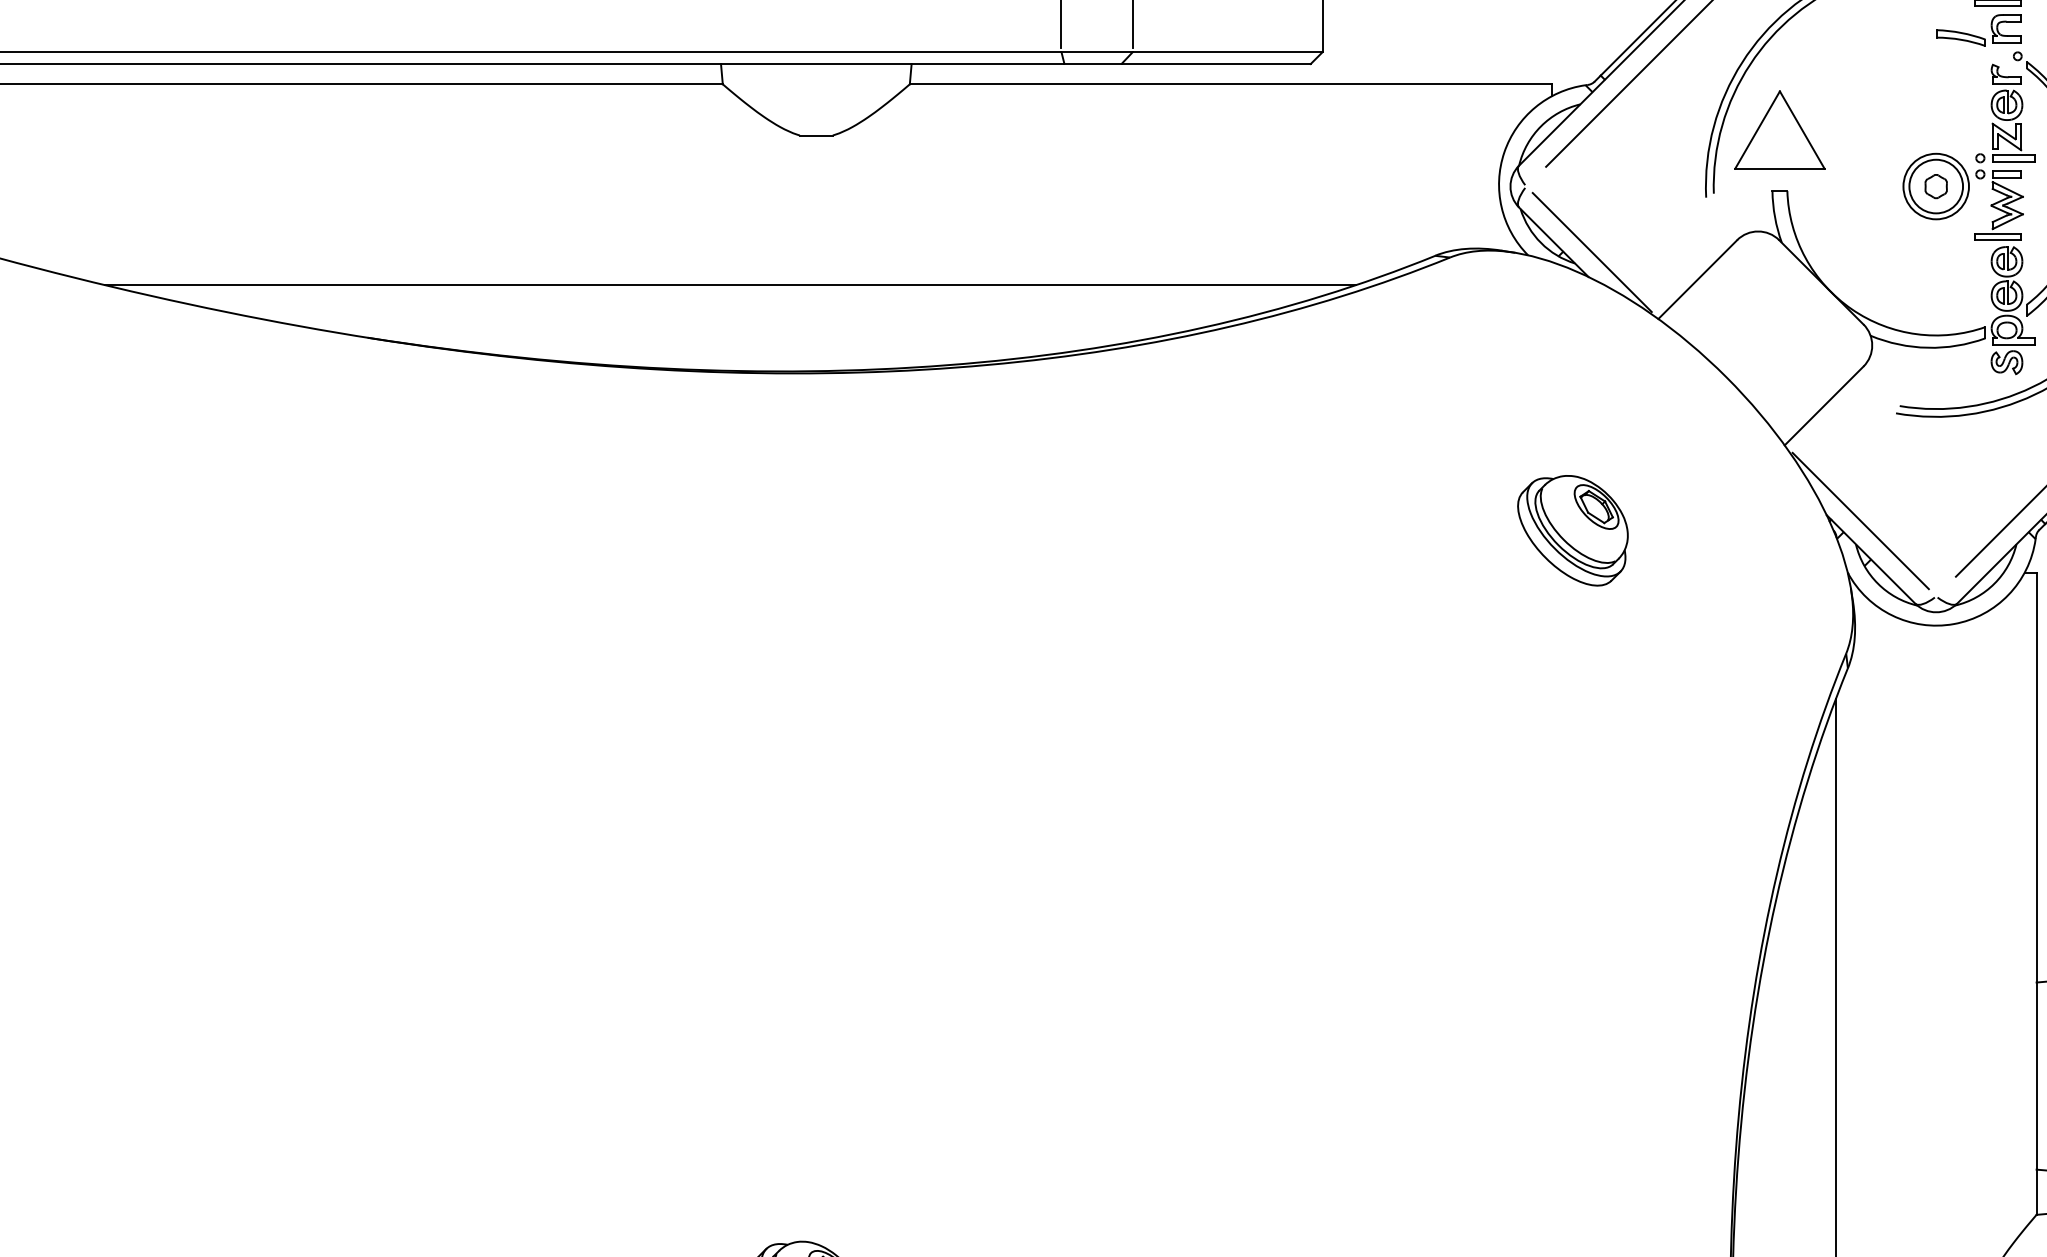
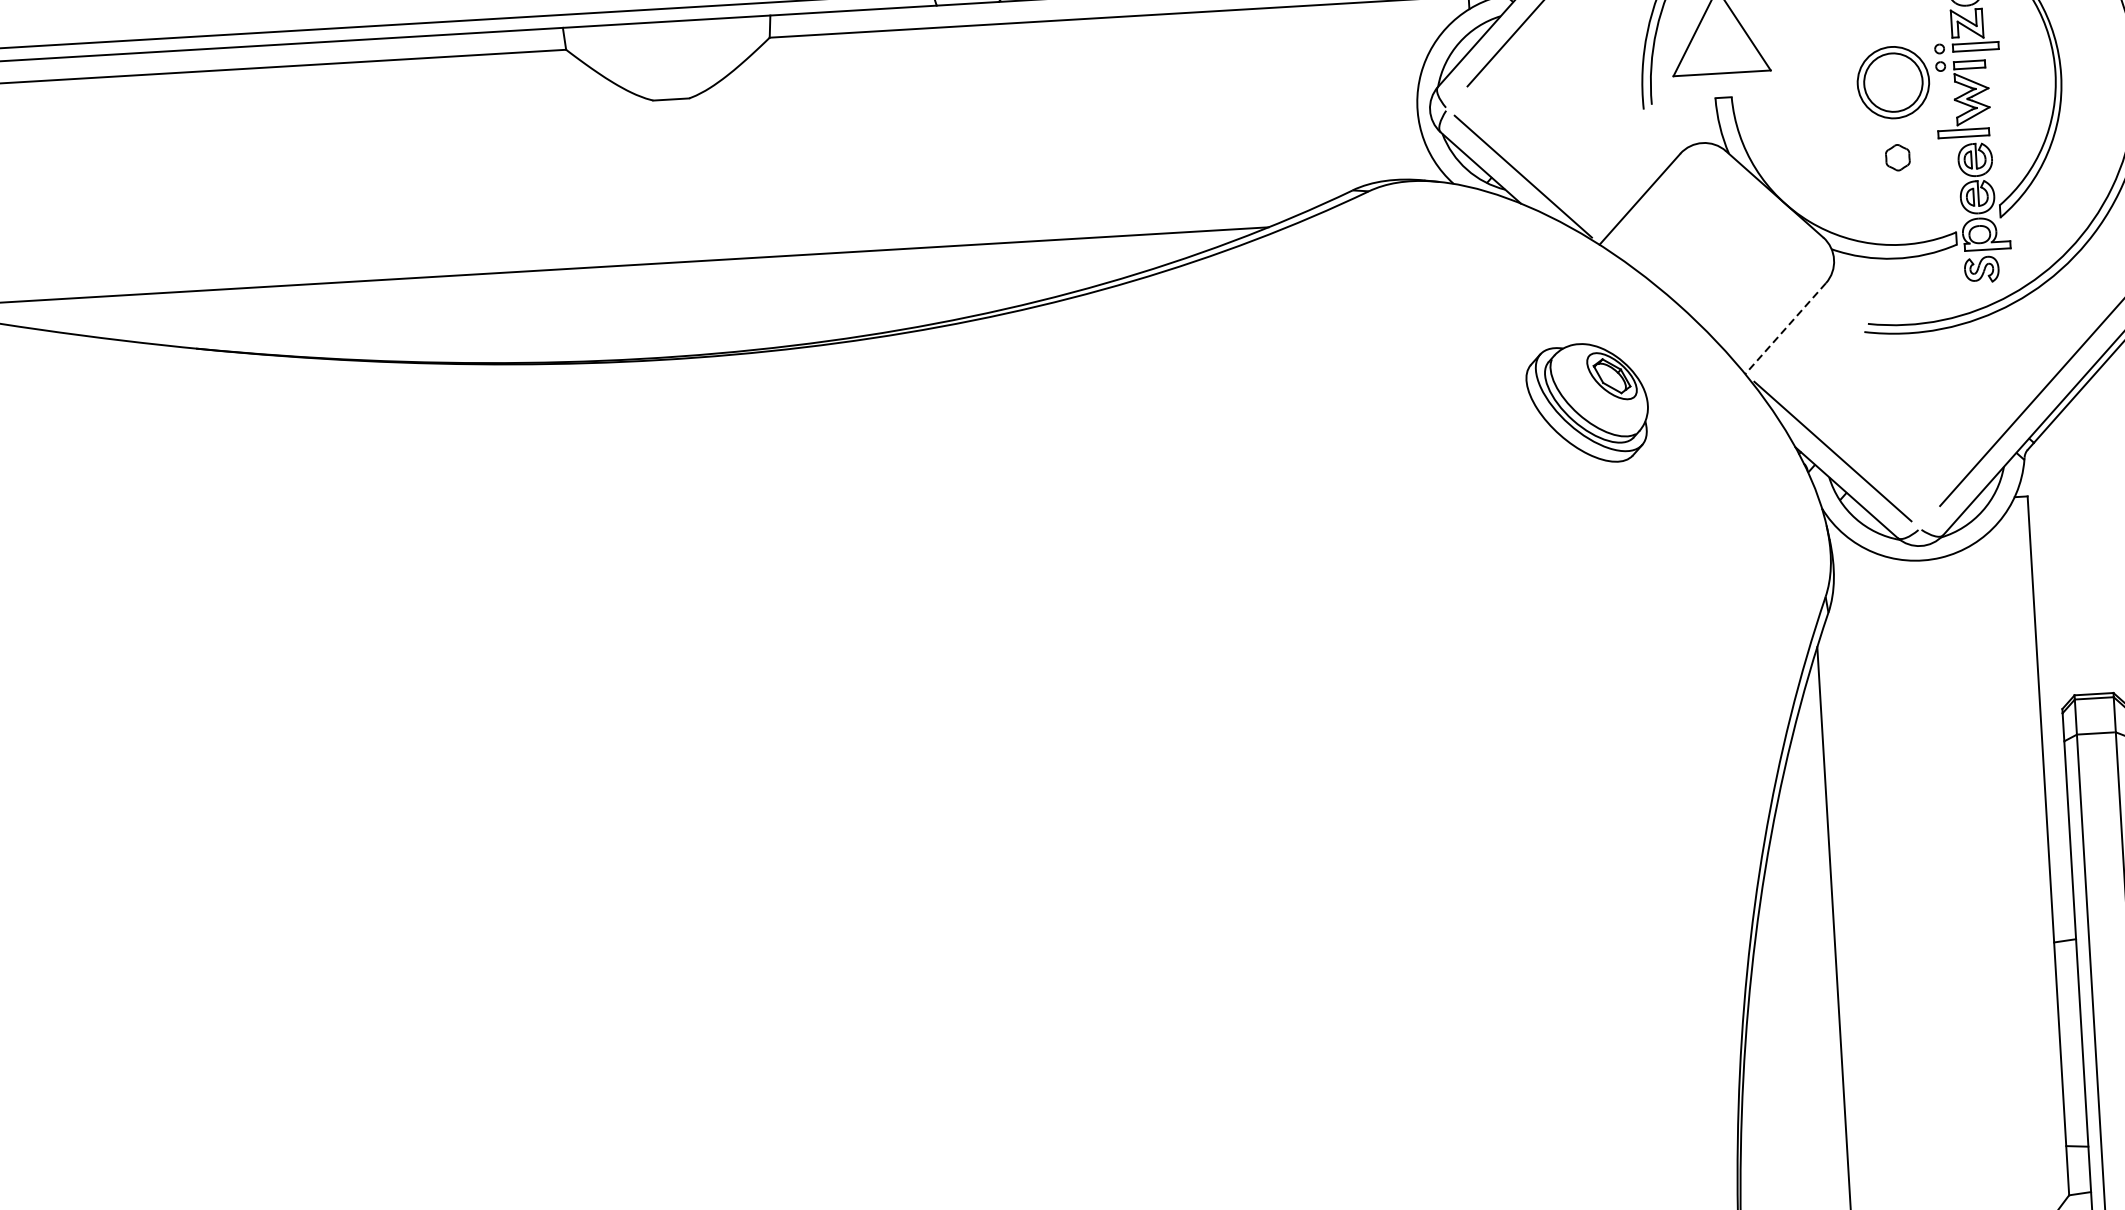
part: (1935, 186) -> (1897, 157), moved
line: (1824, 405) -> (1785, 328), solid -> dashed
part: (1572, 530) -> (1587, 403), moved

